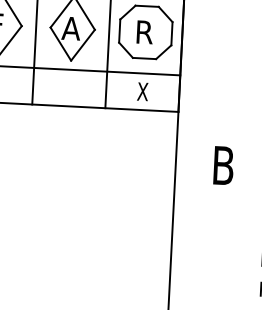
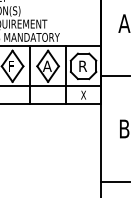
line: (210, 56) -> (115, 76), added
line: (199, 272) -> (115, 181), added

